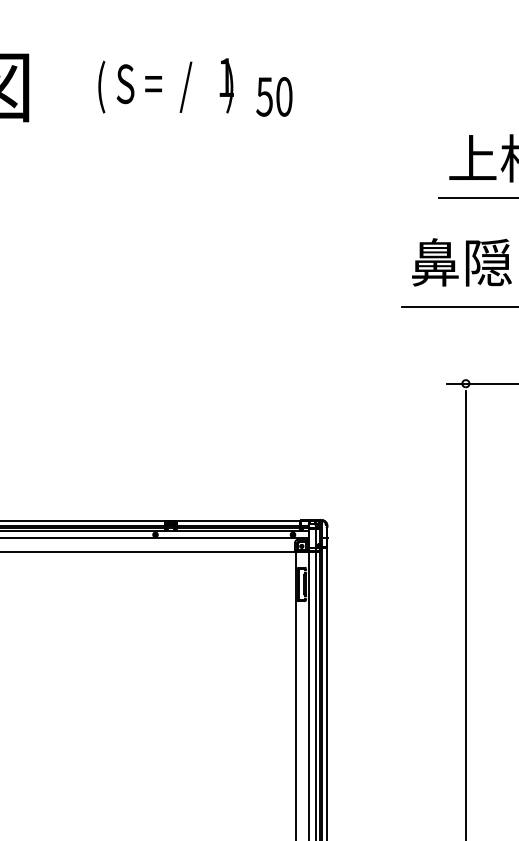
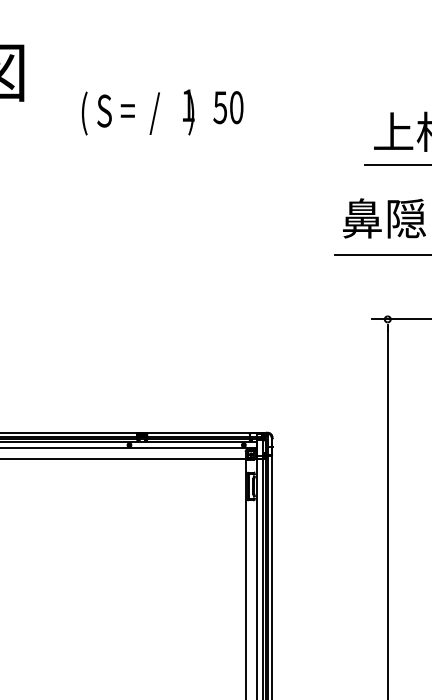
text: (165, 85) -> (137, 112), moved
text: (274, 96) -> (228, 107), moved

